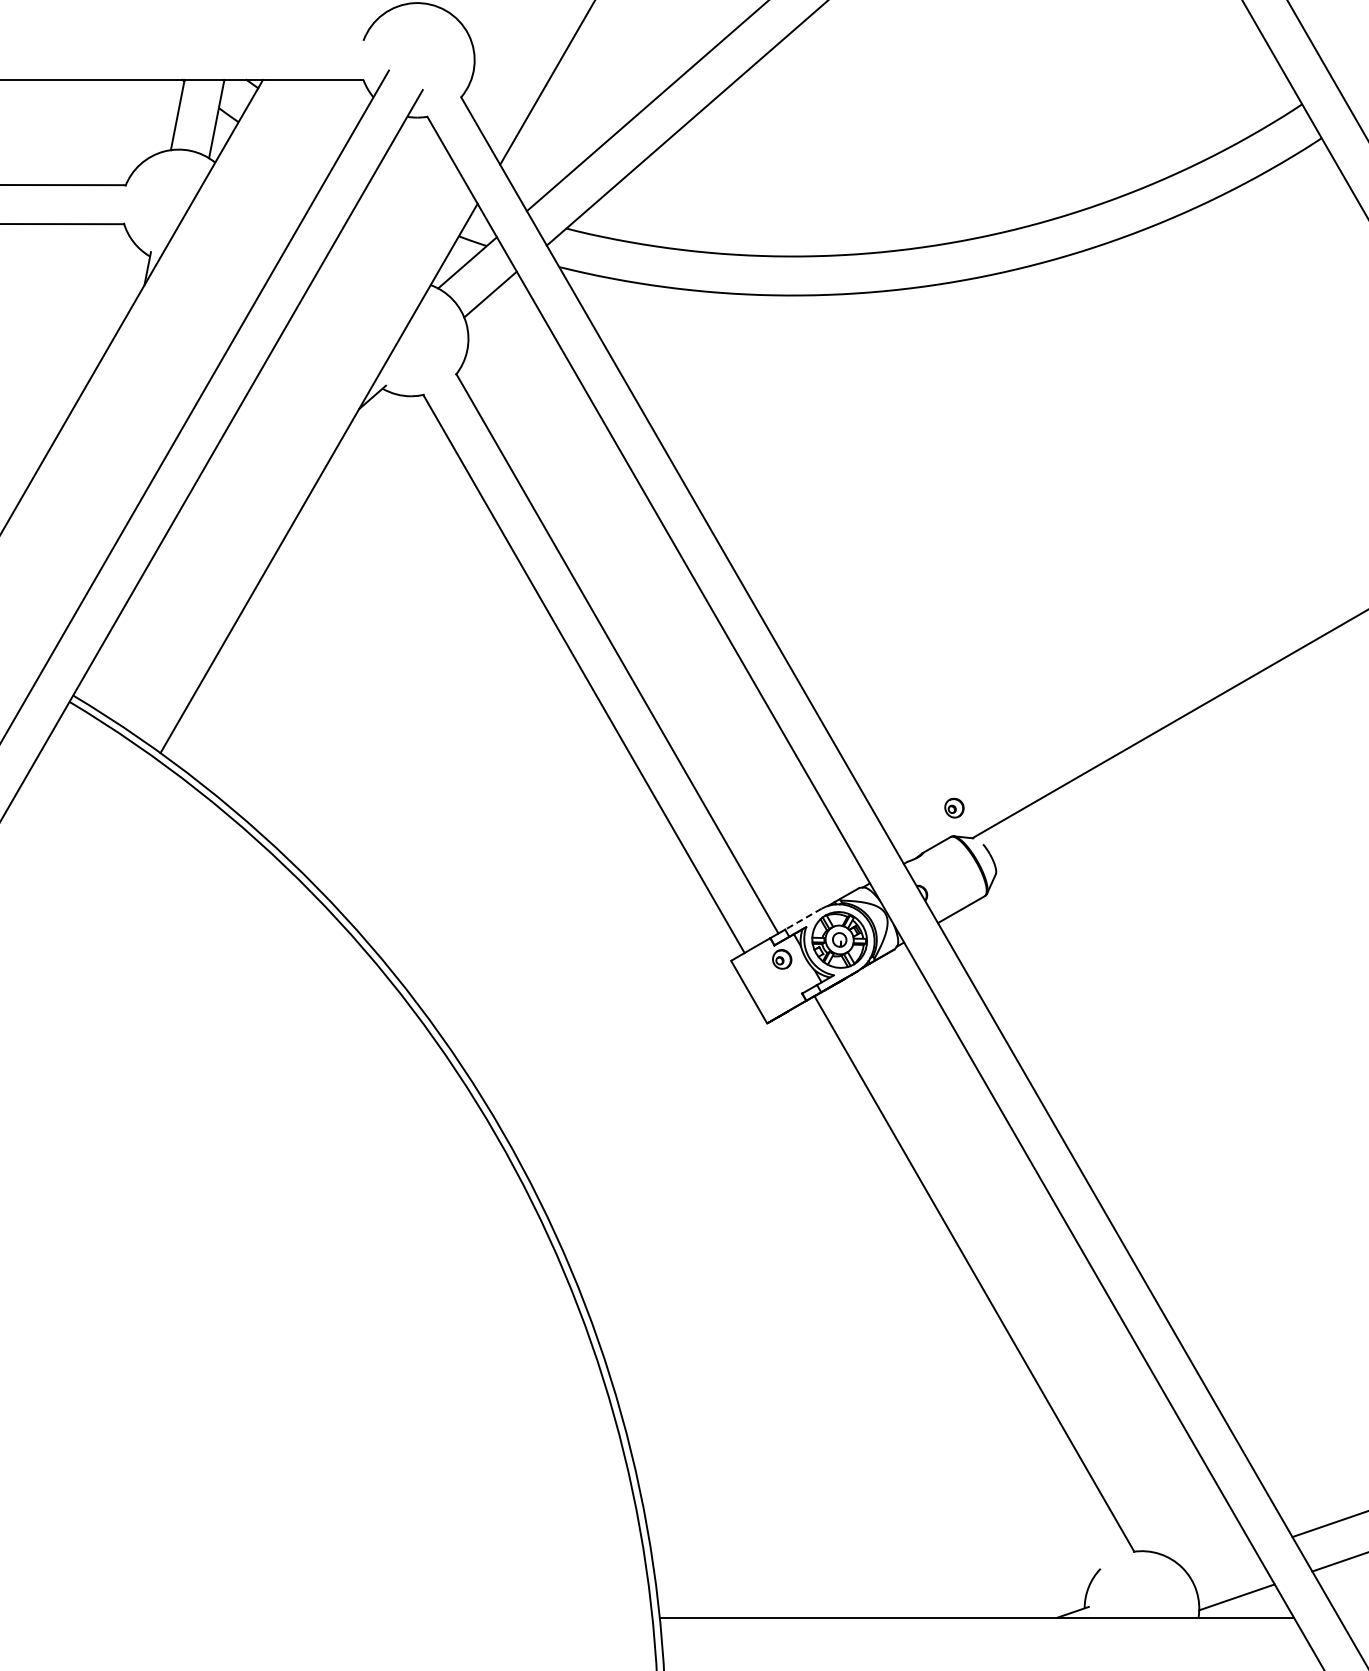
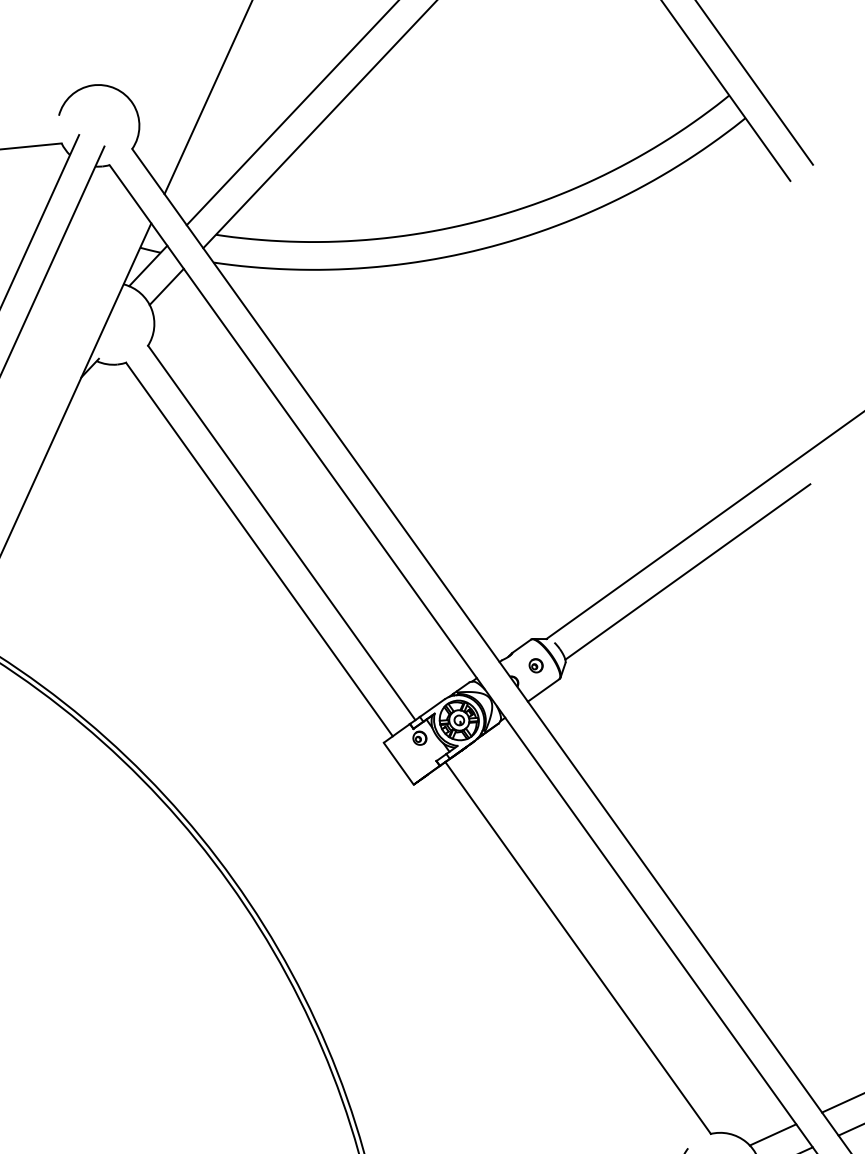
line: (1179, 763) -> (688, 571), added
part: (954, 807) -> (536, 665), moved
line: (803, 919) -> (432, 708), dashed -> solid
line: (1220, 1561) -> (772, 1134), added

